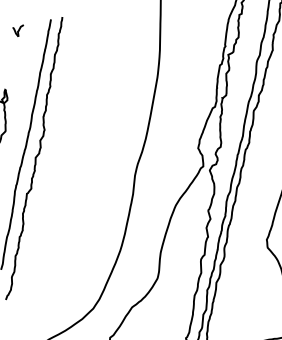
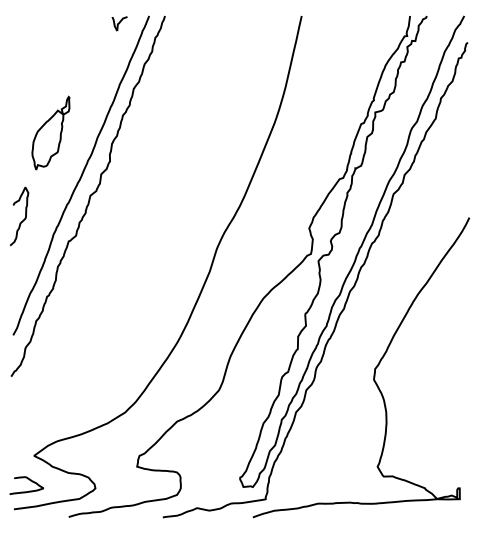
part: (19, 30) -> (119, 23), moved

